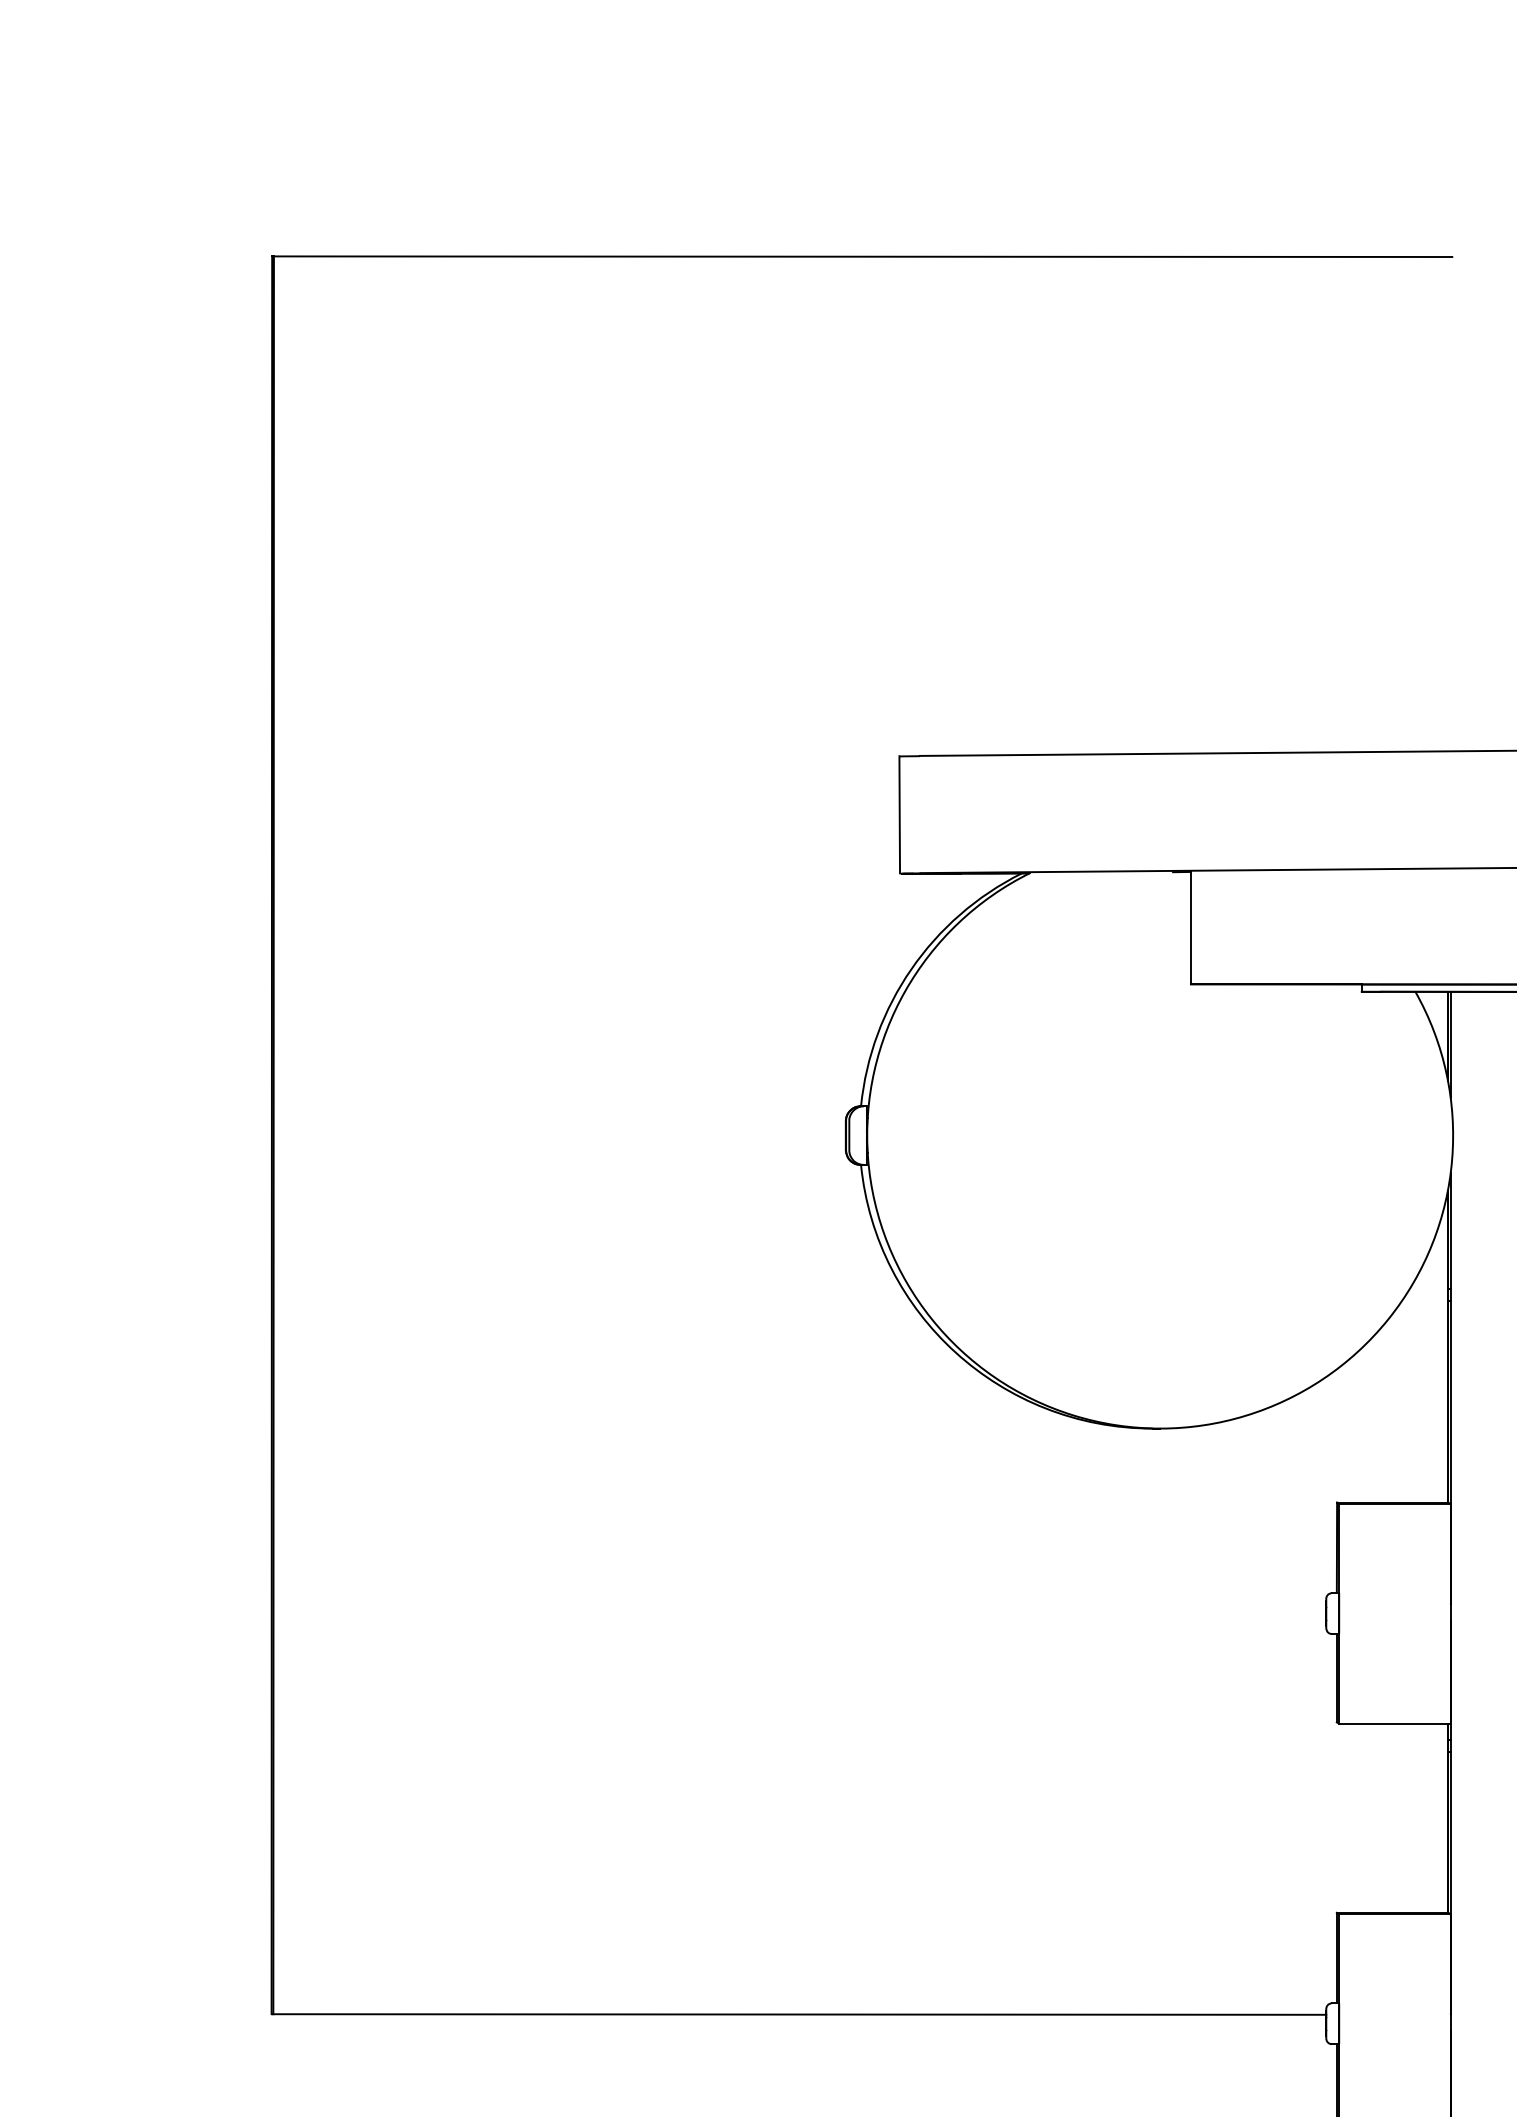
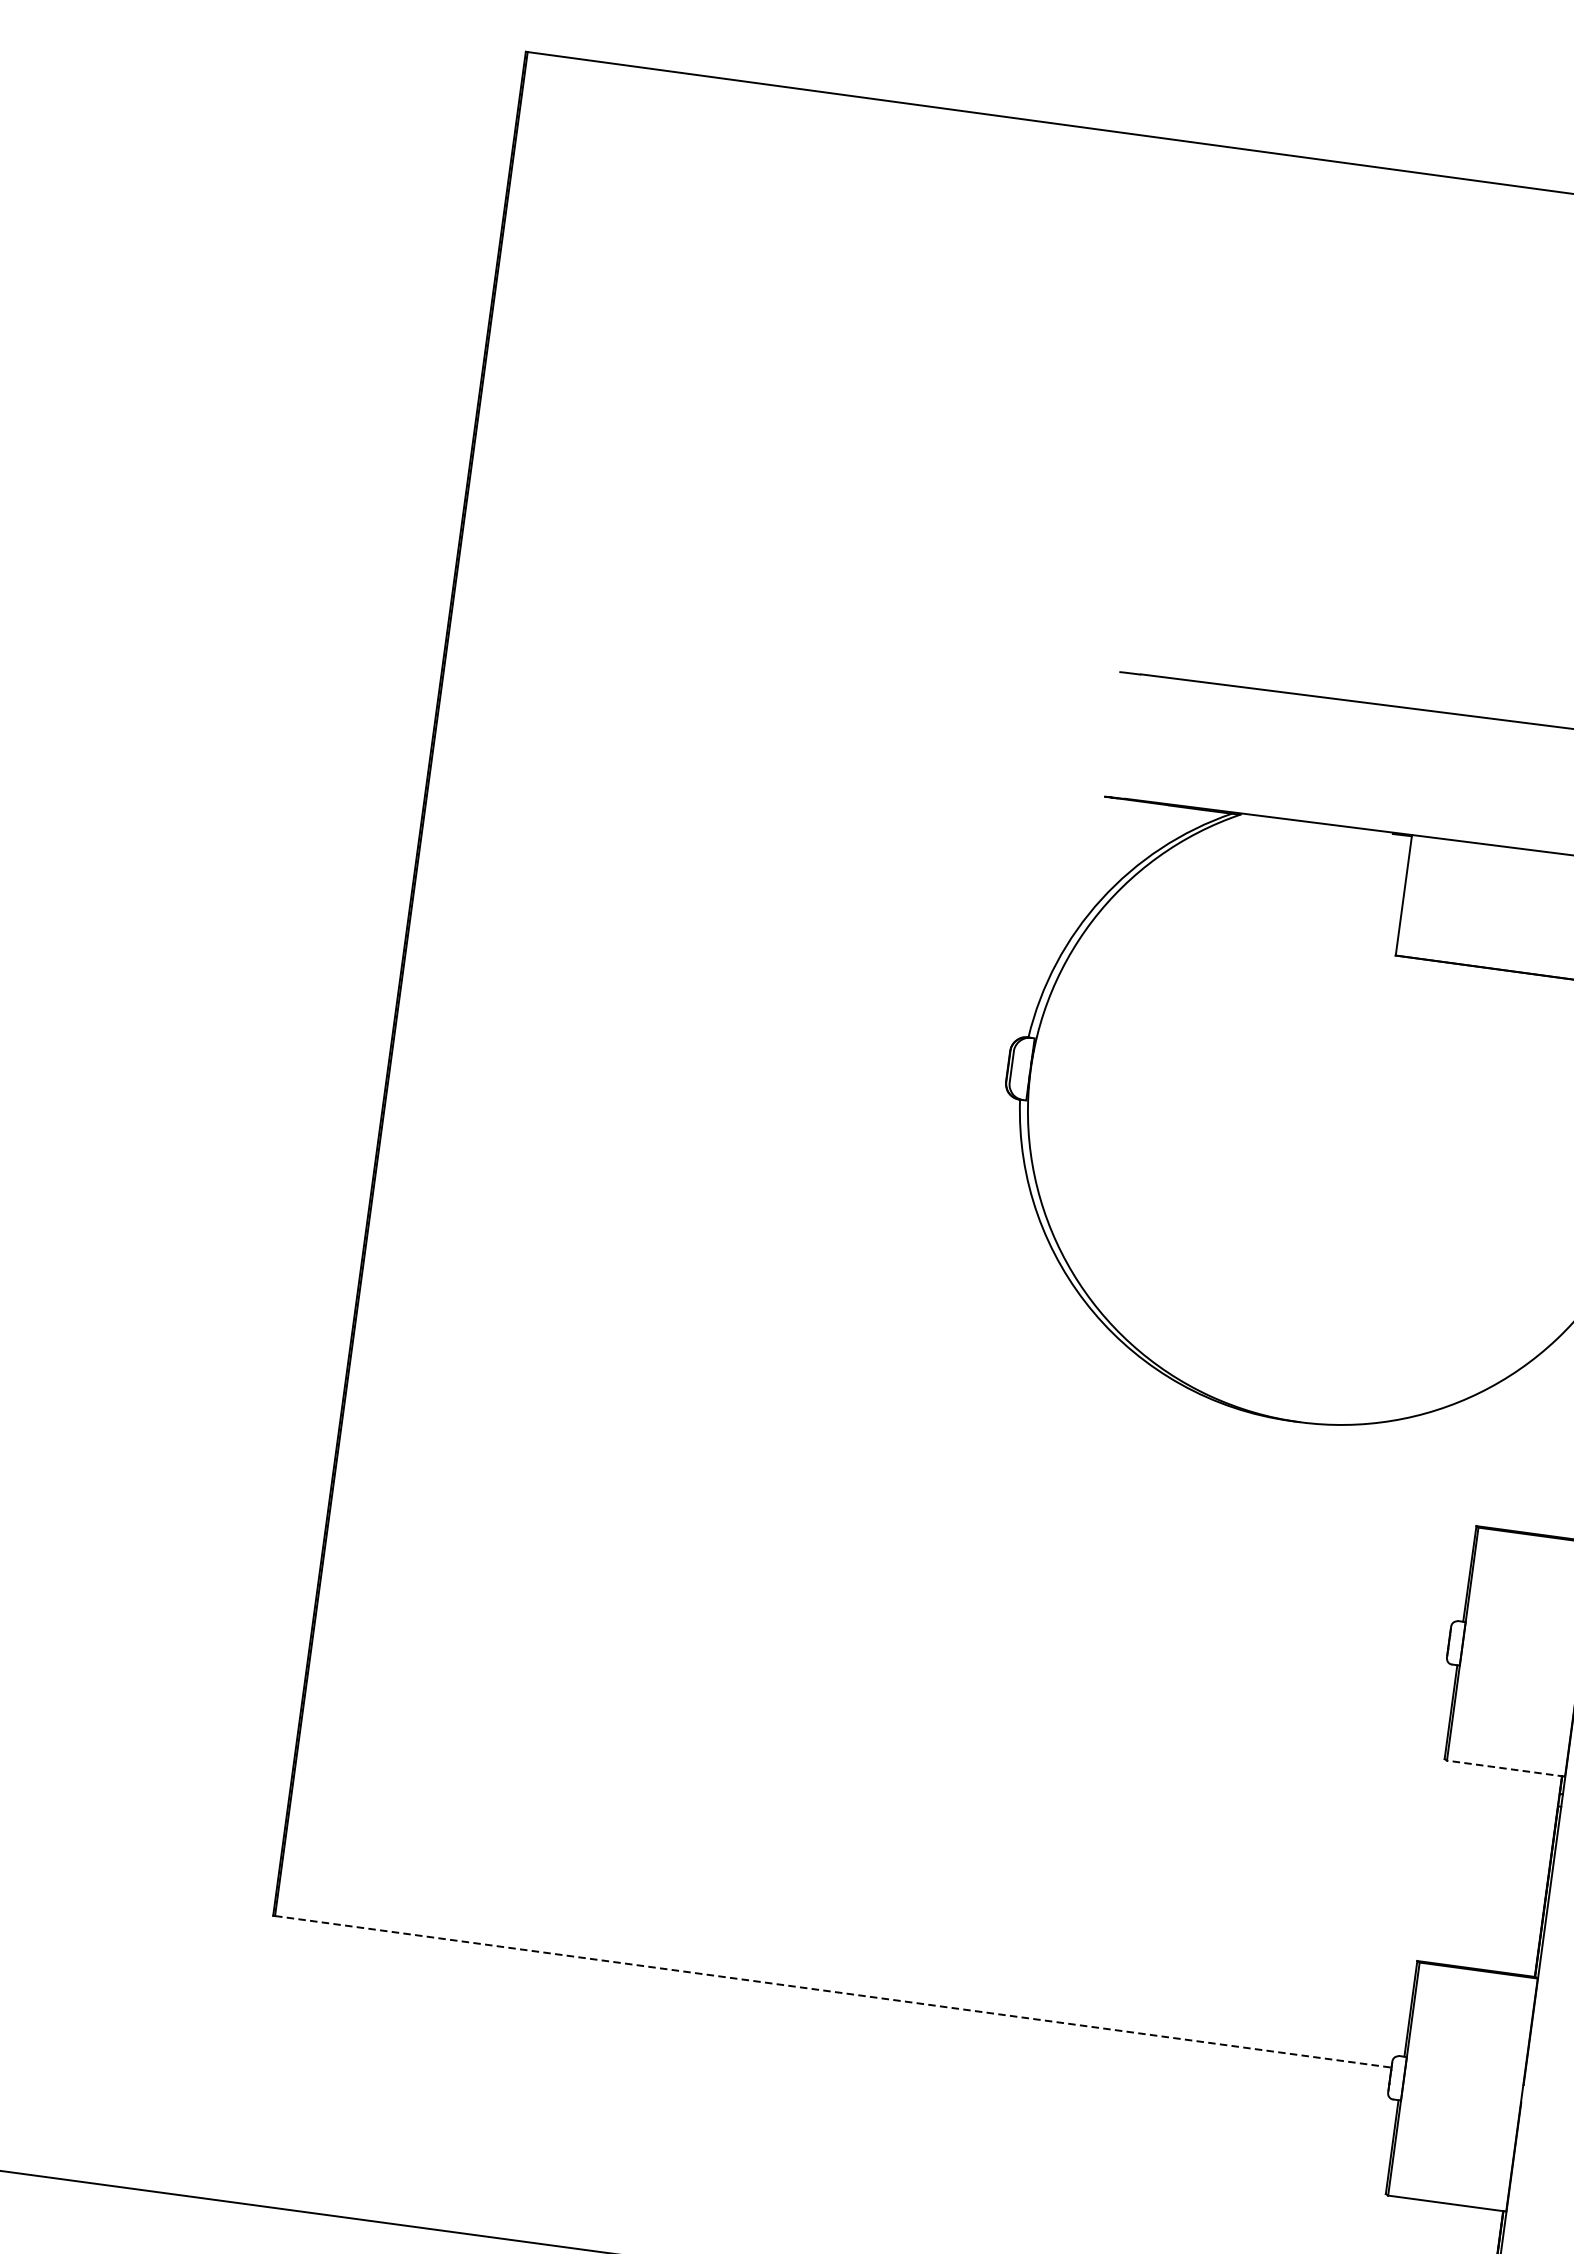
line: (899, 814) -> (1111, 733), removed
line: (1394, 1723) -> (1505, 1768), solid -> dashed
line: (800, 2014) -> (834, 1991), solid -> dashed

